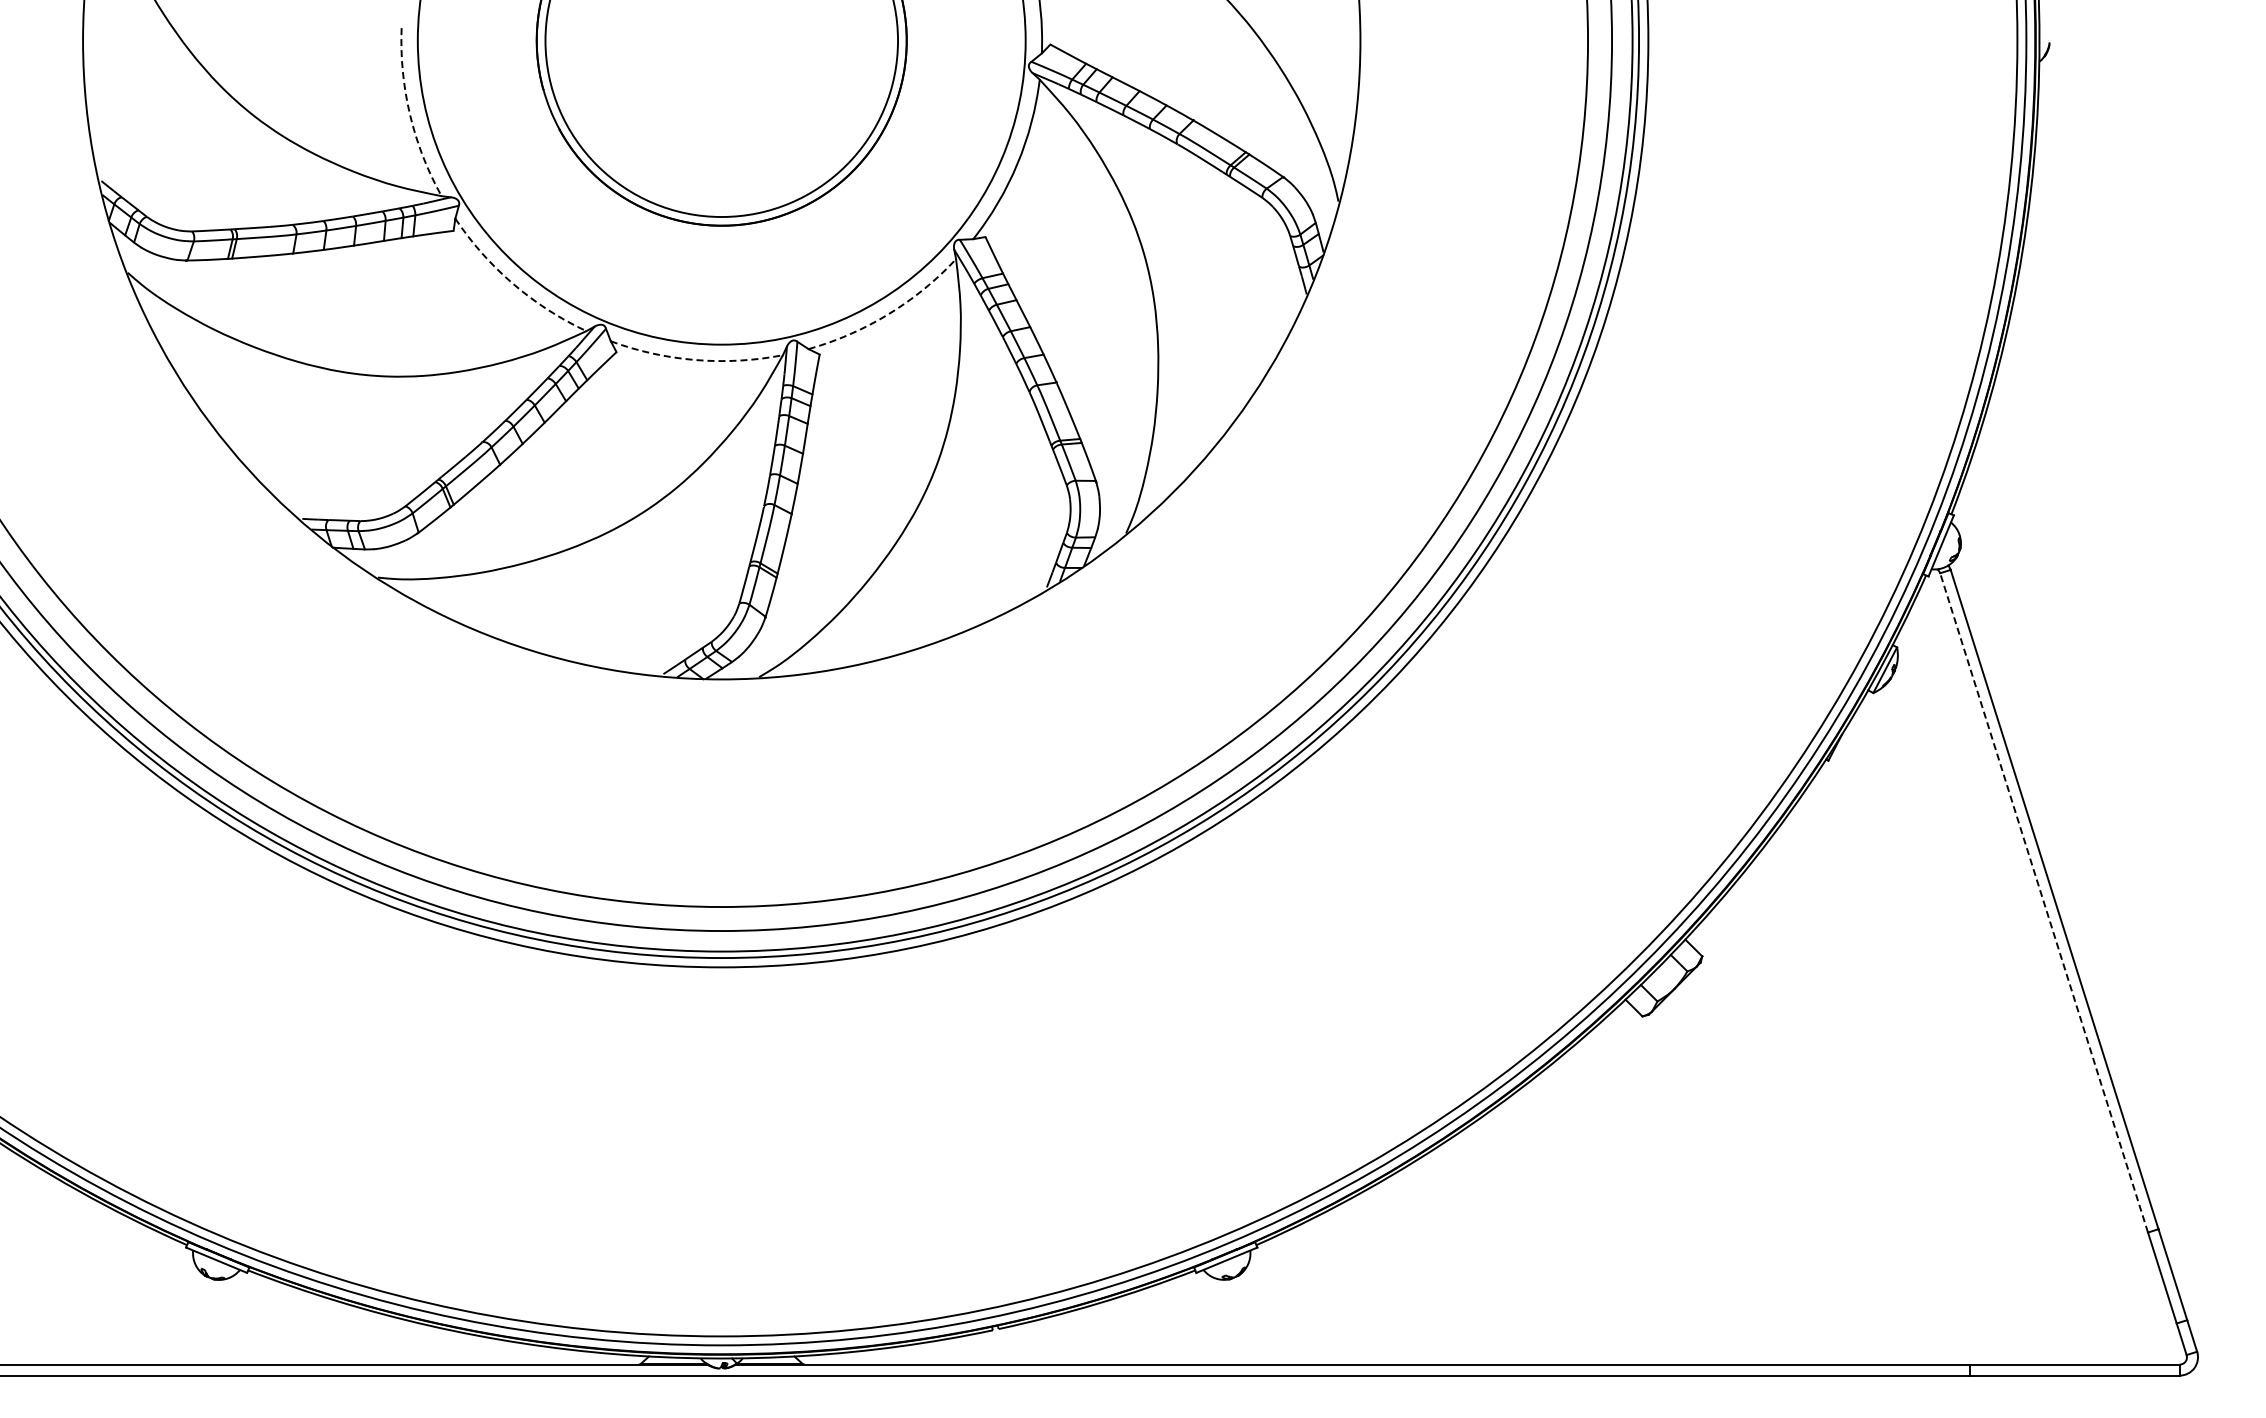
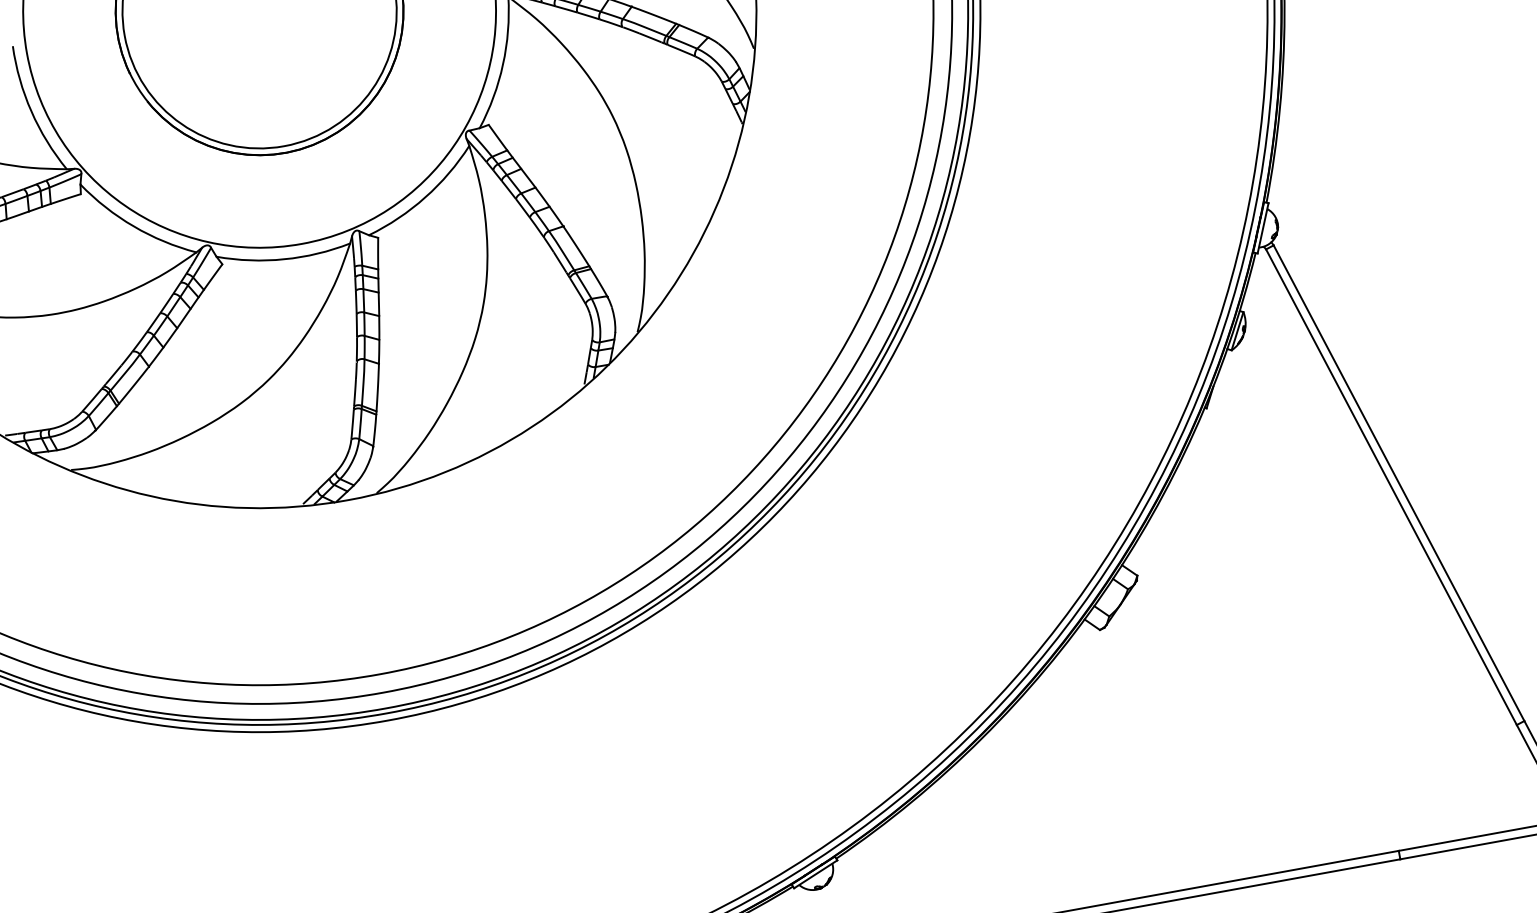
arc: (410, 114) -> (31, 111), dashed -> solid
arc: (513, 283) -> (134, 226), dashed -> solid
arc: (888, 314) -> (425, 197), dashed -> solid
arc: (695, 360) -> (283, 259), dashed -> solid
line: (2044, 902) -> (1391, 486), dashed -> solid

